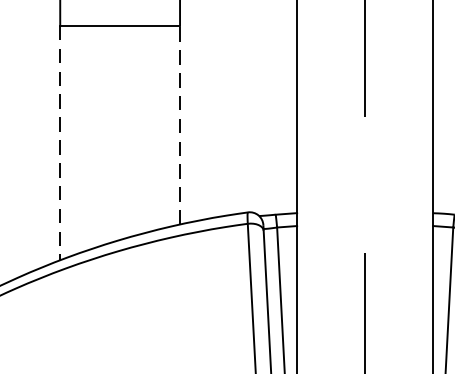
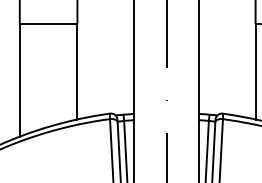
line: (180, 124) -> (77, 71), dashed -> solid
line: (59, 143) -> (19, 80), dashed -> solid

